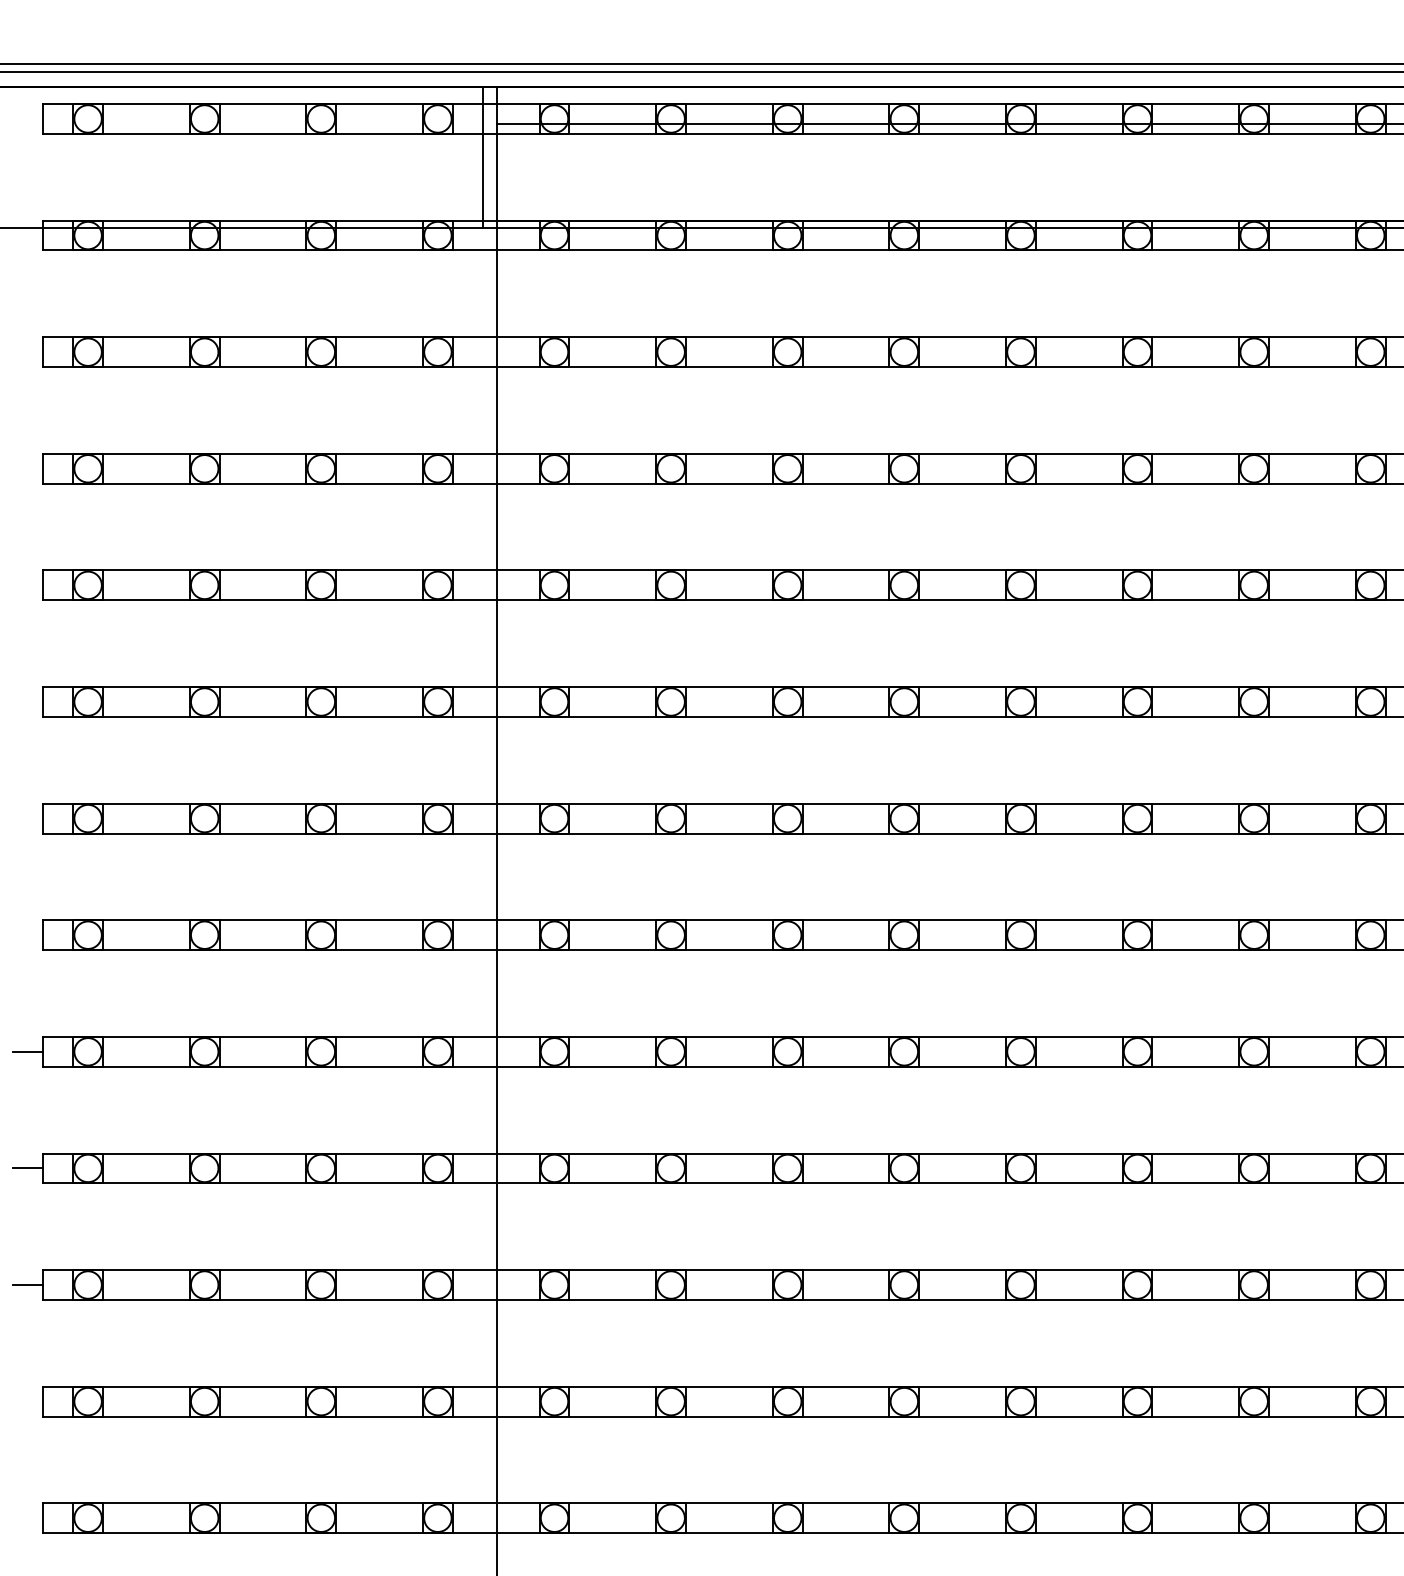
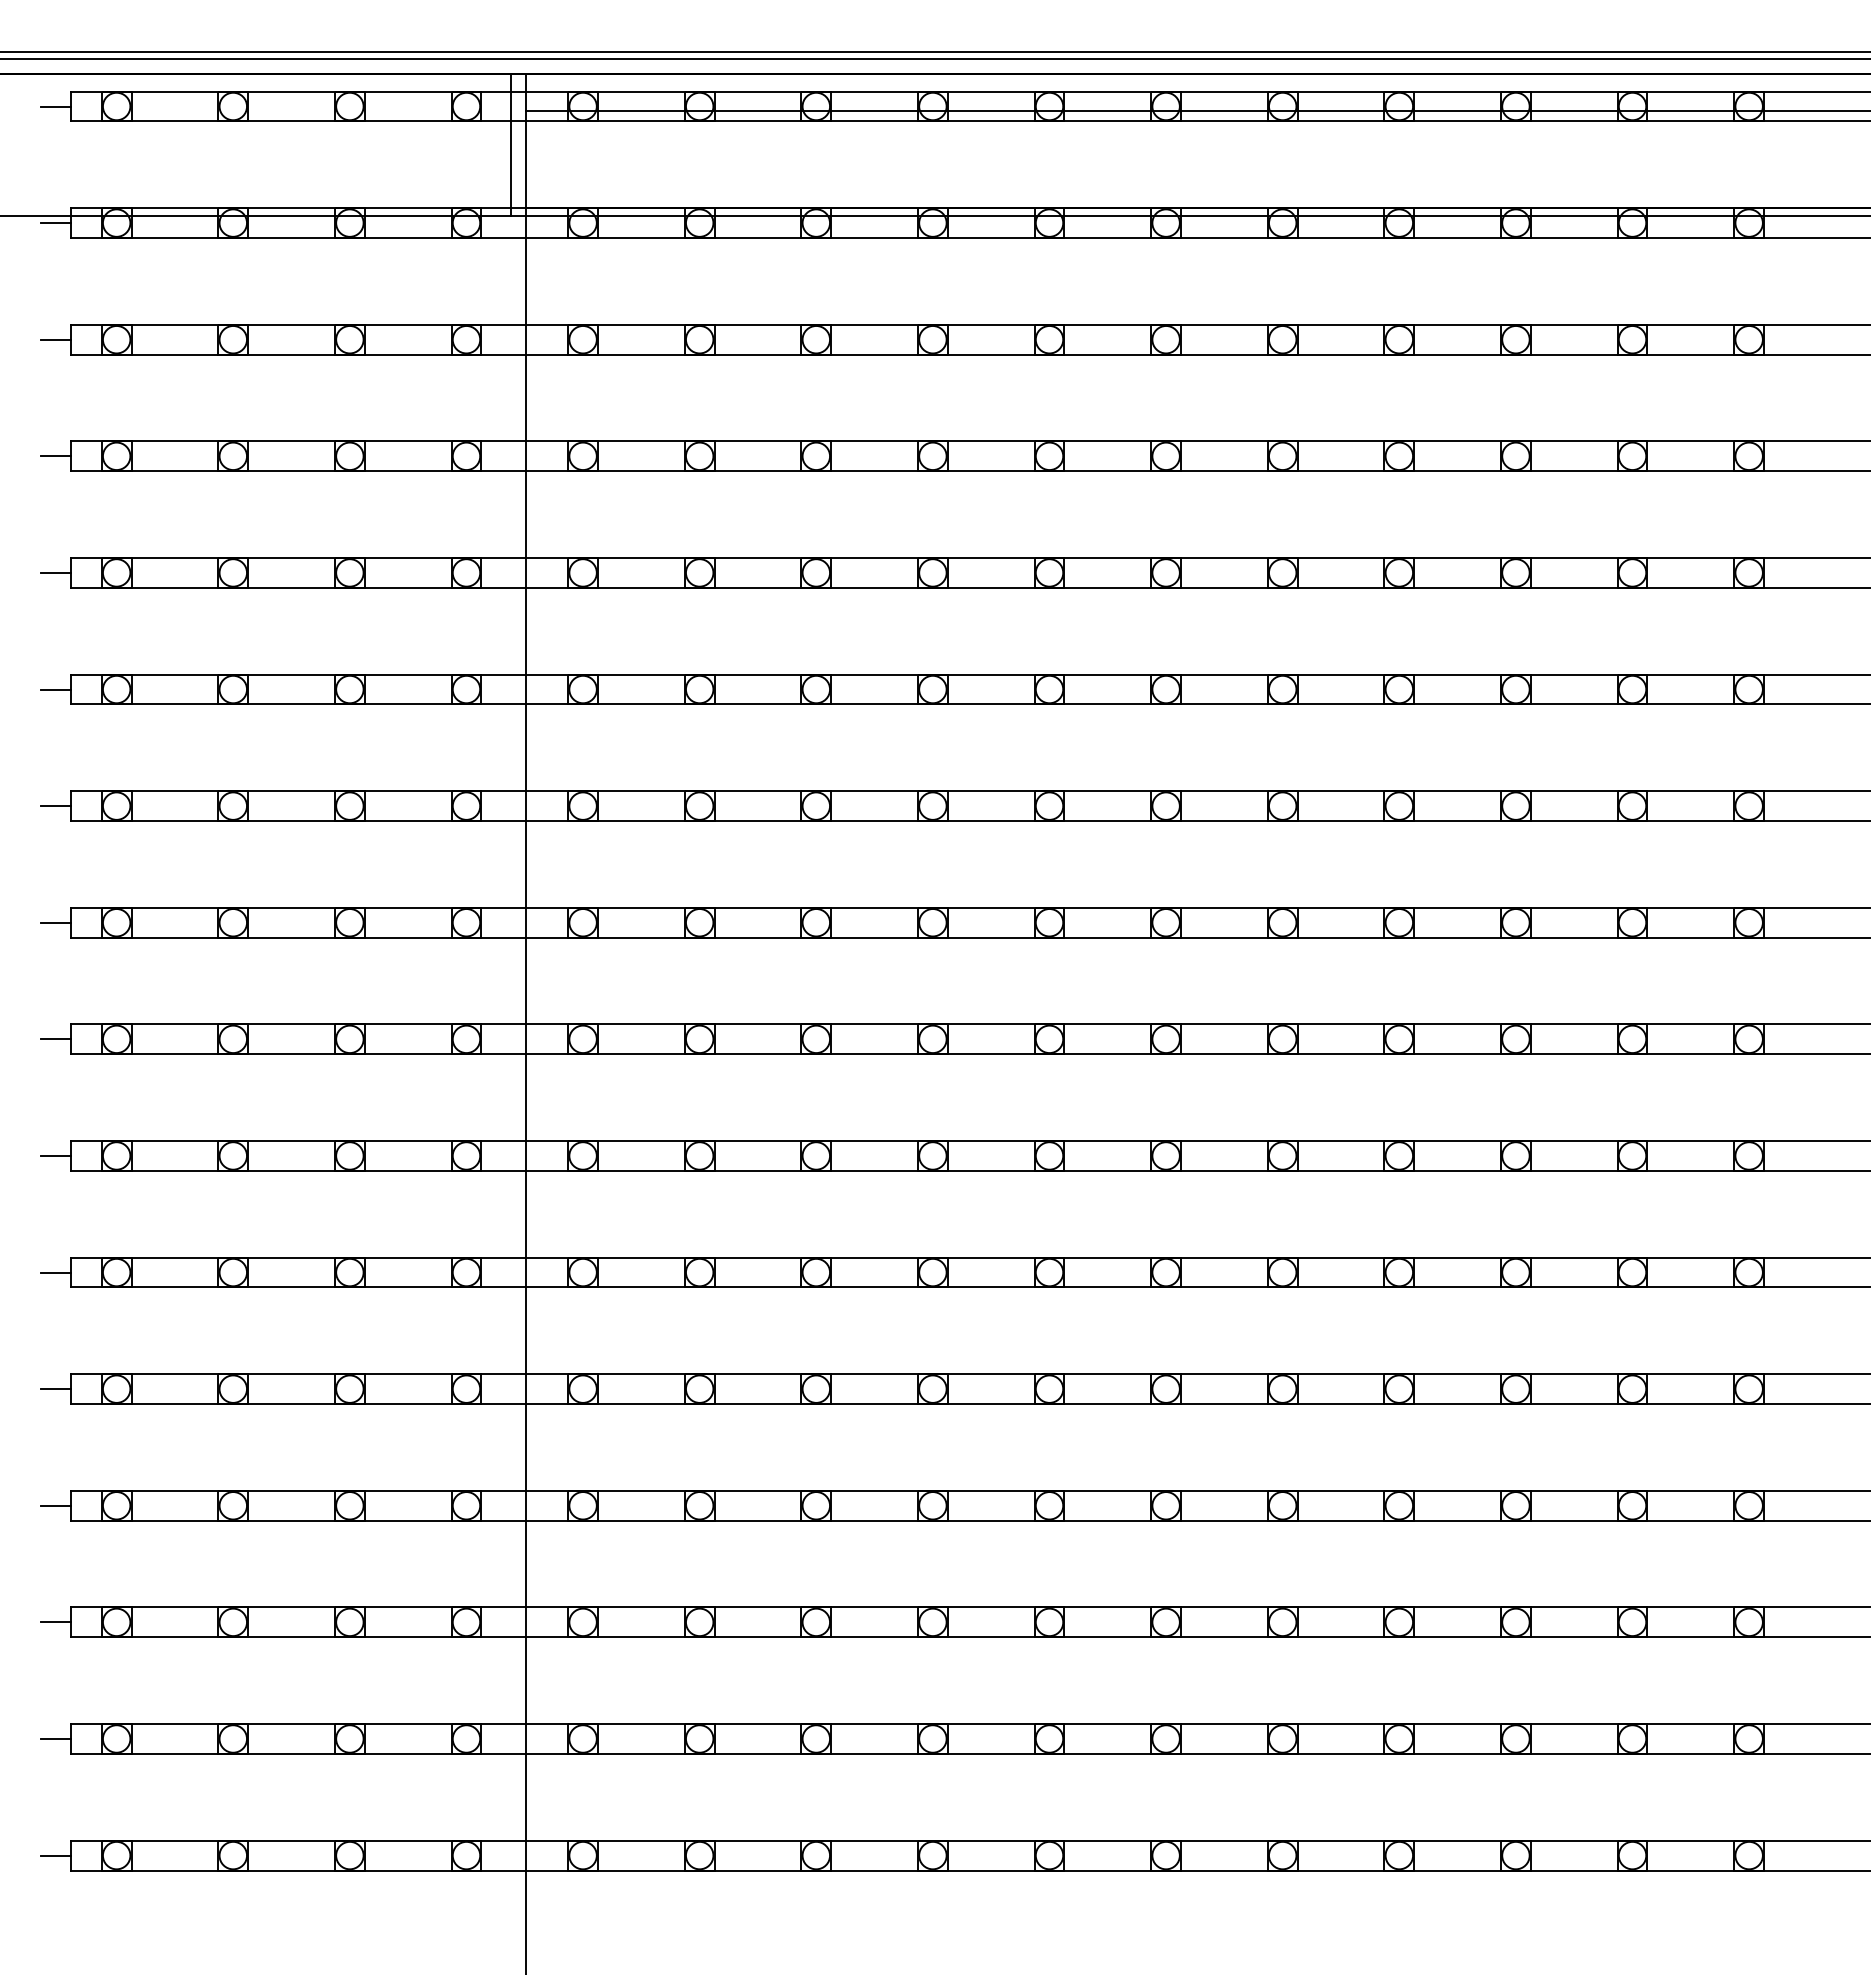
line: (27, 118) -> (56, 106), added
line: (27, 235) -> (56, 223), added
line: (27, 351) -> (56, 339), added
line: (27, 468) -> (56, 456), added
line: (27, 584) -> (56, 572), added
line: (27, 701) -> (56, 689), added
line: (27, 818) -> (56, 806), added
line: (27, 934) -> (56, 922), added
line: (27, 1401) -> (56, 1389), added
line: (27, 1517) -> (56, 1505), added

